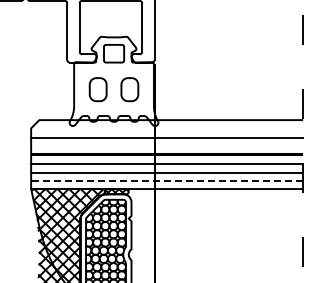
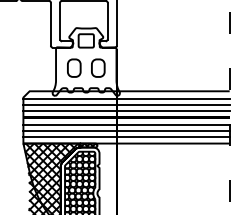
line: (167, 129) -> (126, 98), added
line: (167, 146) -> (126, 111), added
line: (167, 180) -> (126, 137), dashed -> solid

